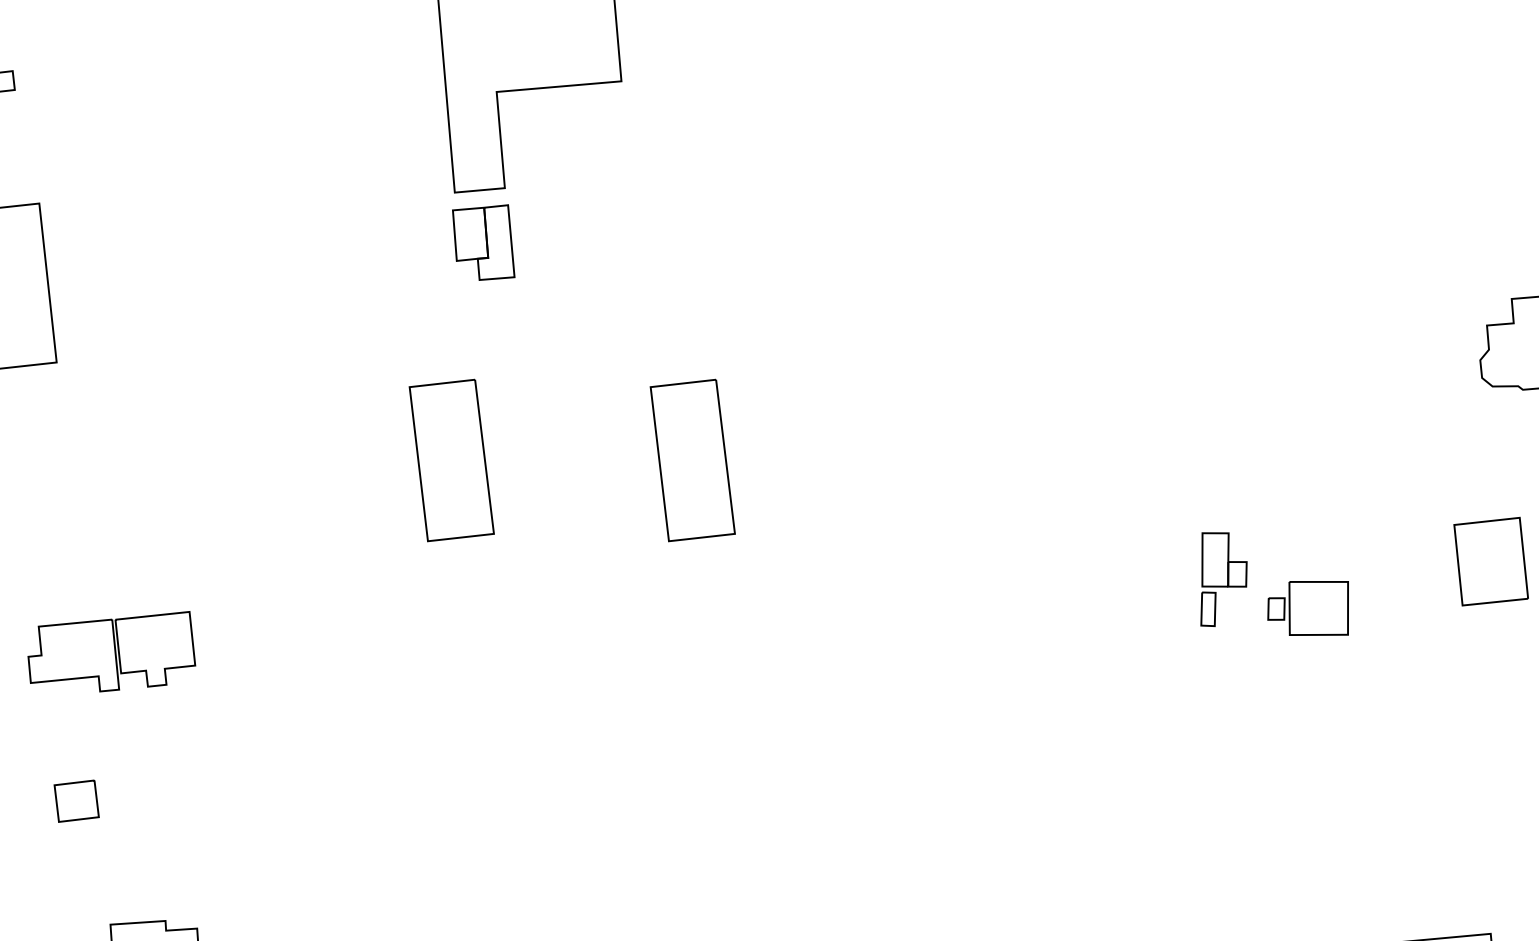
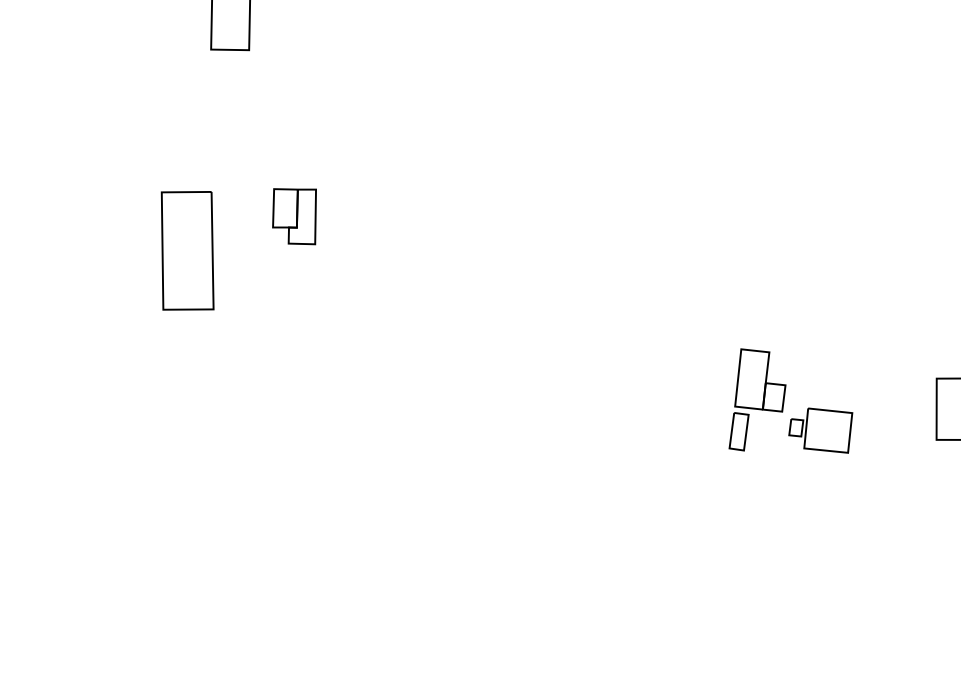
part: (483, 242) -> (294, 215), moved
part: (692, 460) -> (368, 269), removed
part: (1223, 579) -> (758, 401), size x1.43

